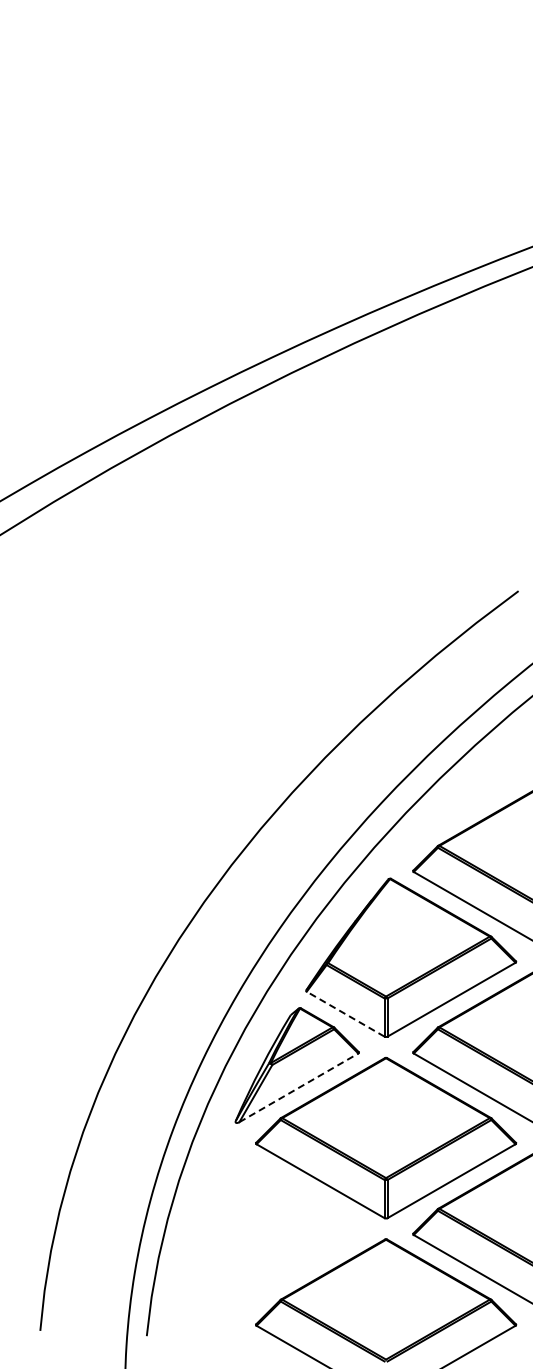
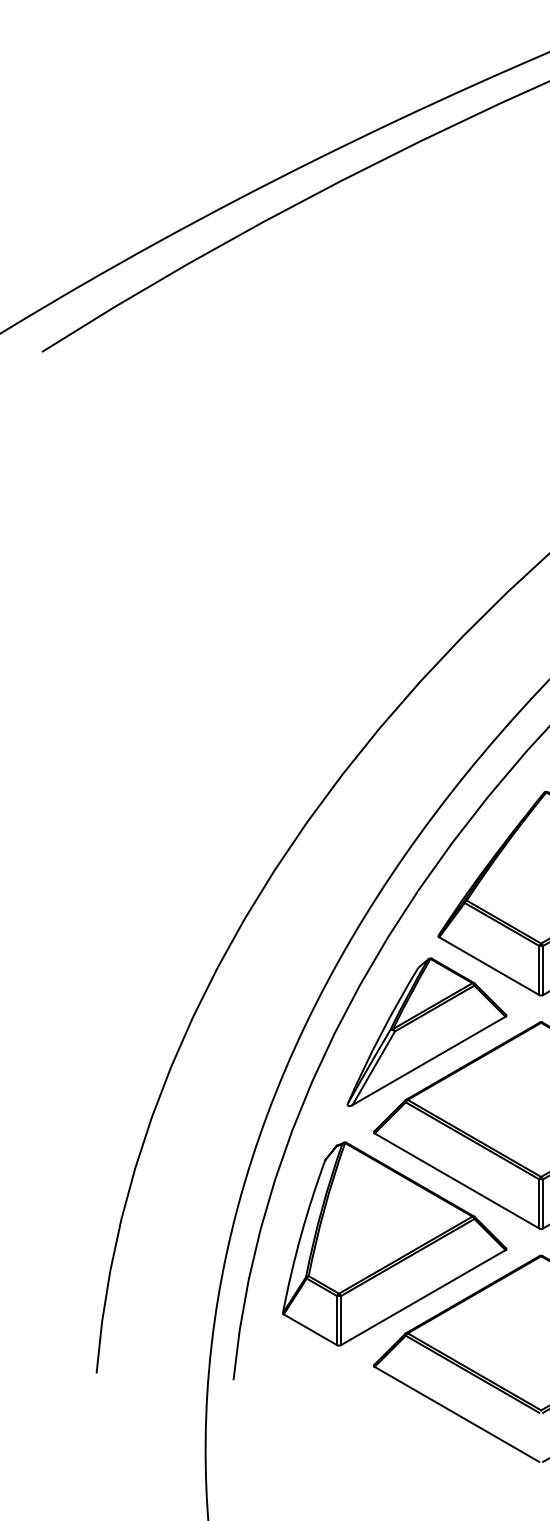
line: (345, 1014) -> (489, 966), dashed -> solid
line: (298, 1087) -> (428, 1060), dashed -> solid
part: (271, 1230) -> (393, 1244), added

